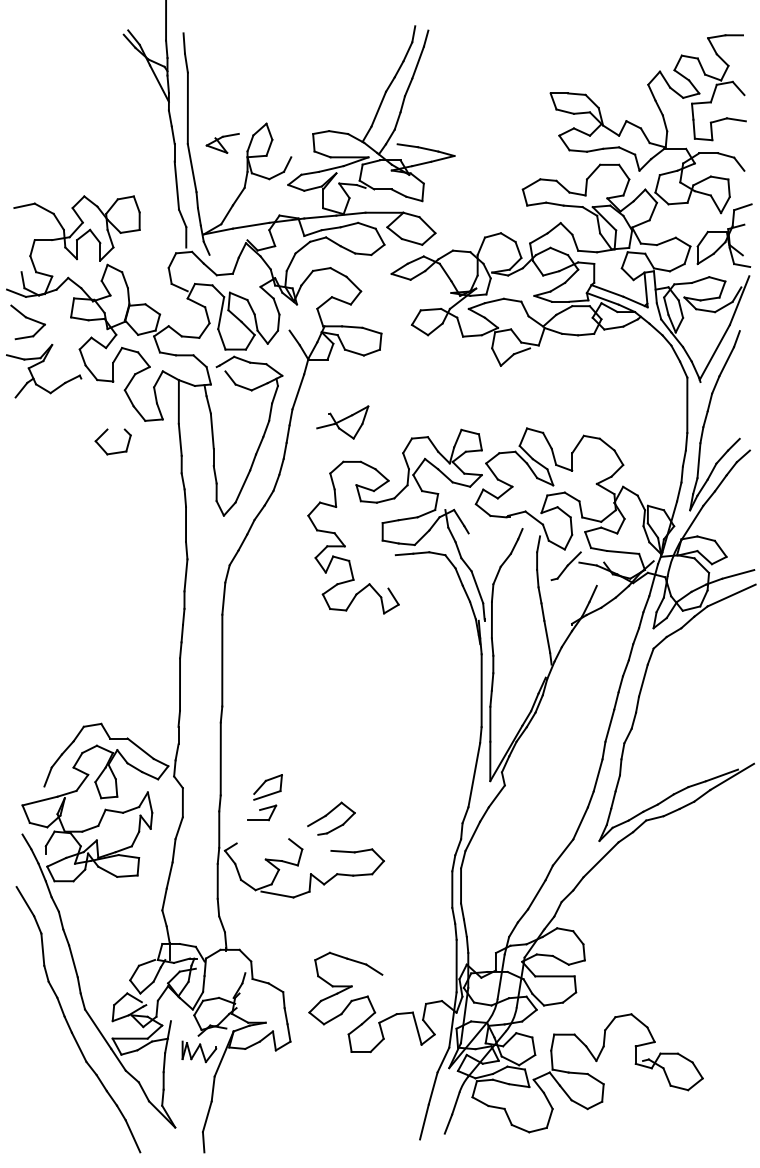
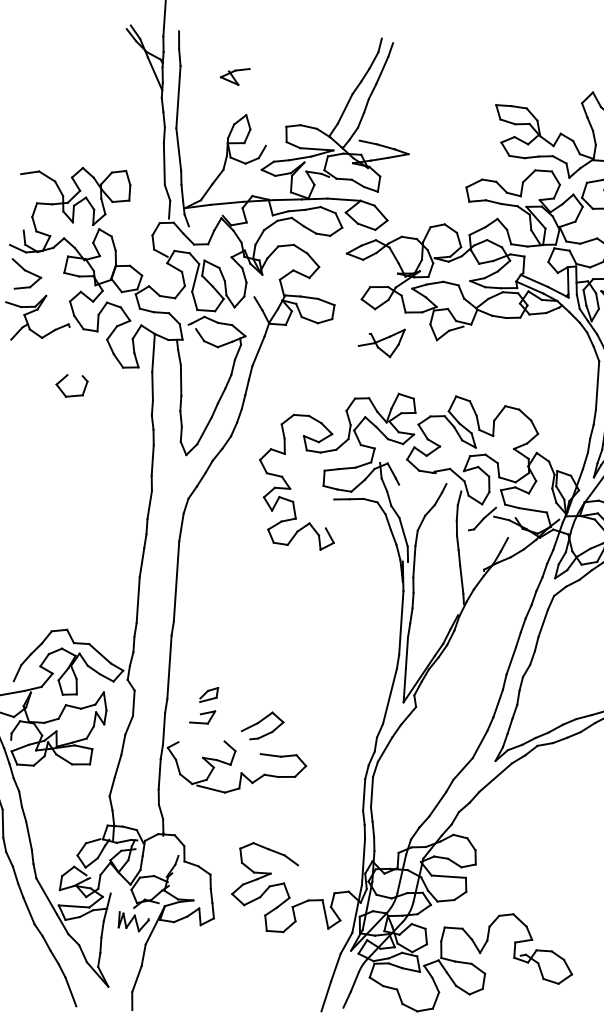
part: (222, 143) -> (234, 76), moved
part: (342, 422) -> (381, 342), moved
part: (112, 452) -> (70, 395), moved
part: (267, 787) -> (208, 695), size x0.7

